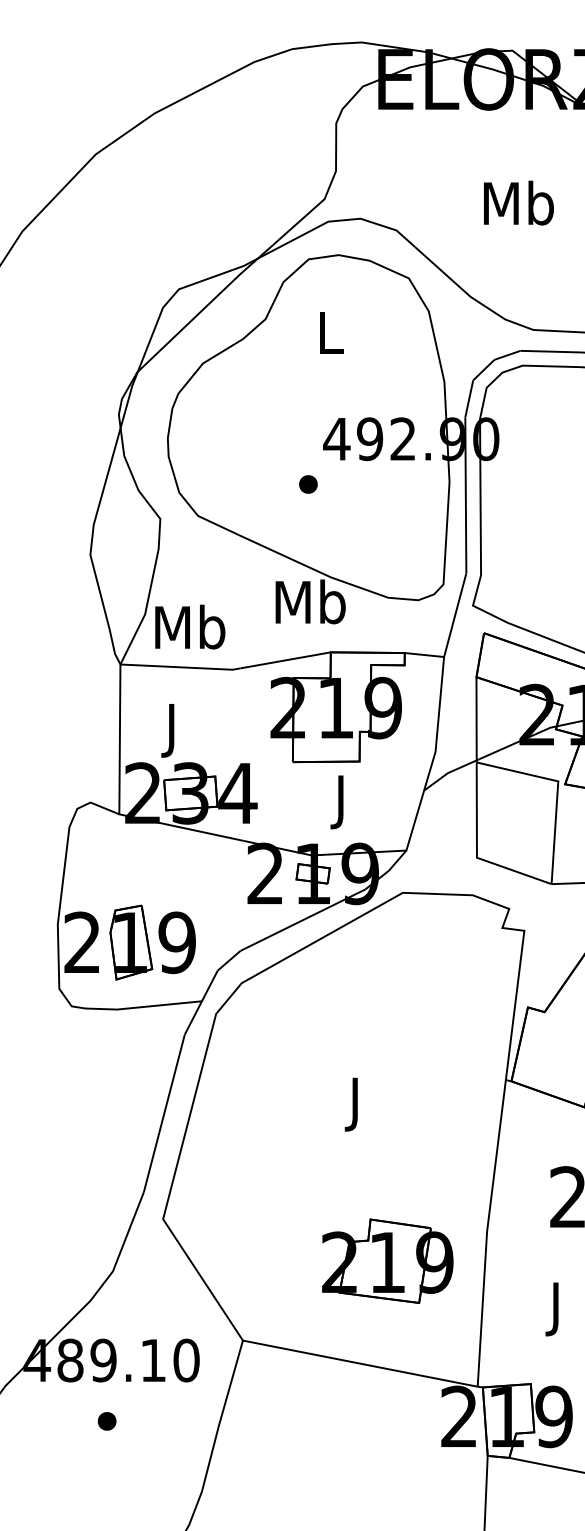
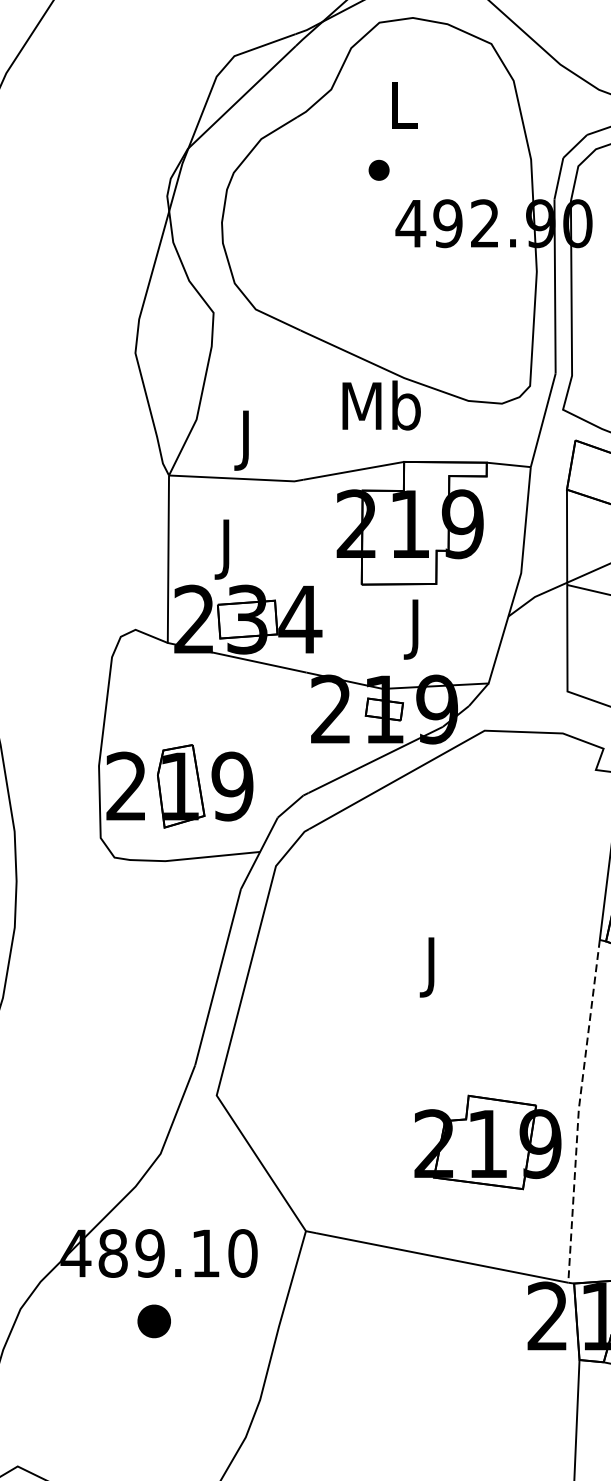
part: (308, 484) -> (379, 170), moved
text: (190, 632) -> (247, 439), Mb -> J
line: (487, 1232) -> (579, 1110), solid -> dashed
part: (387, 1260) -> (487, 1141), moved
part: (106, 1421) -> (153, 1321), size x1.6

